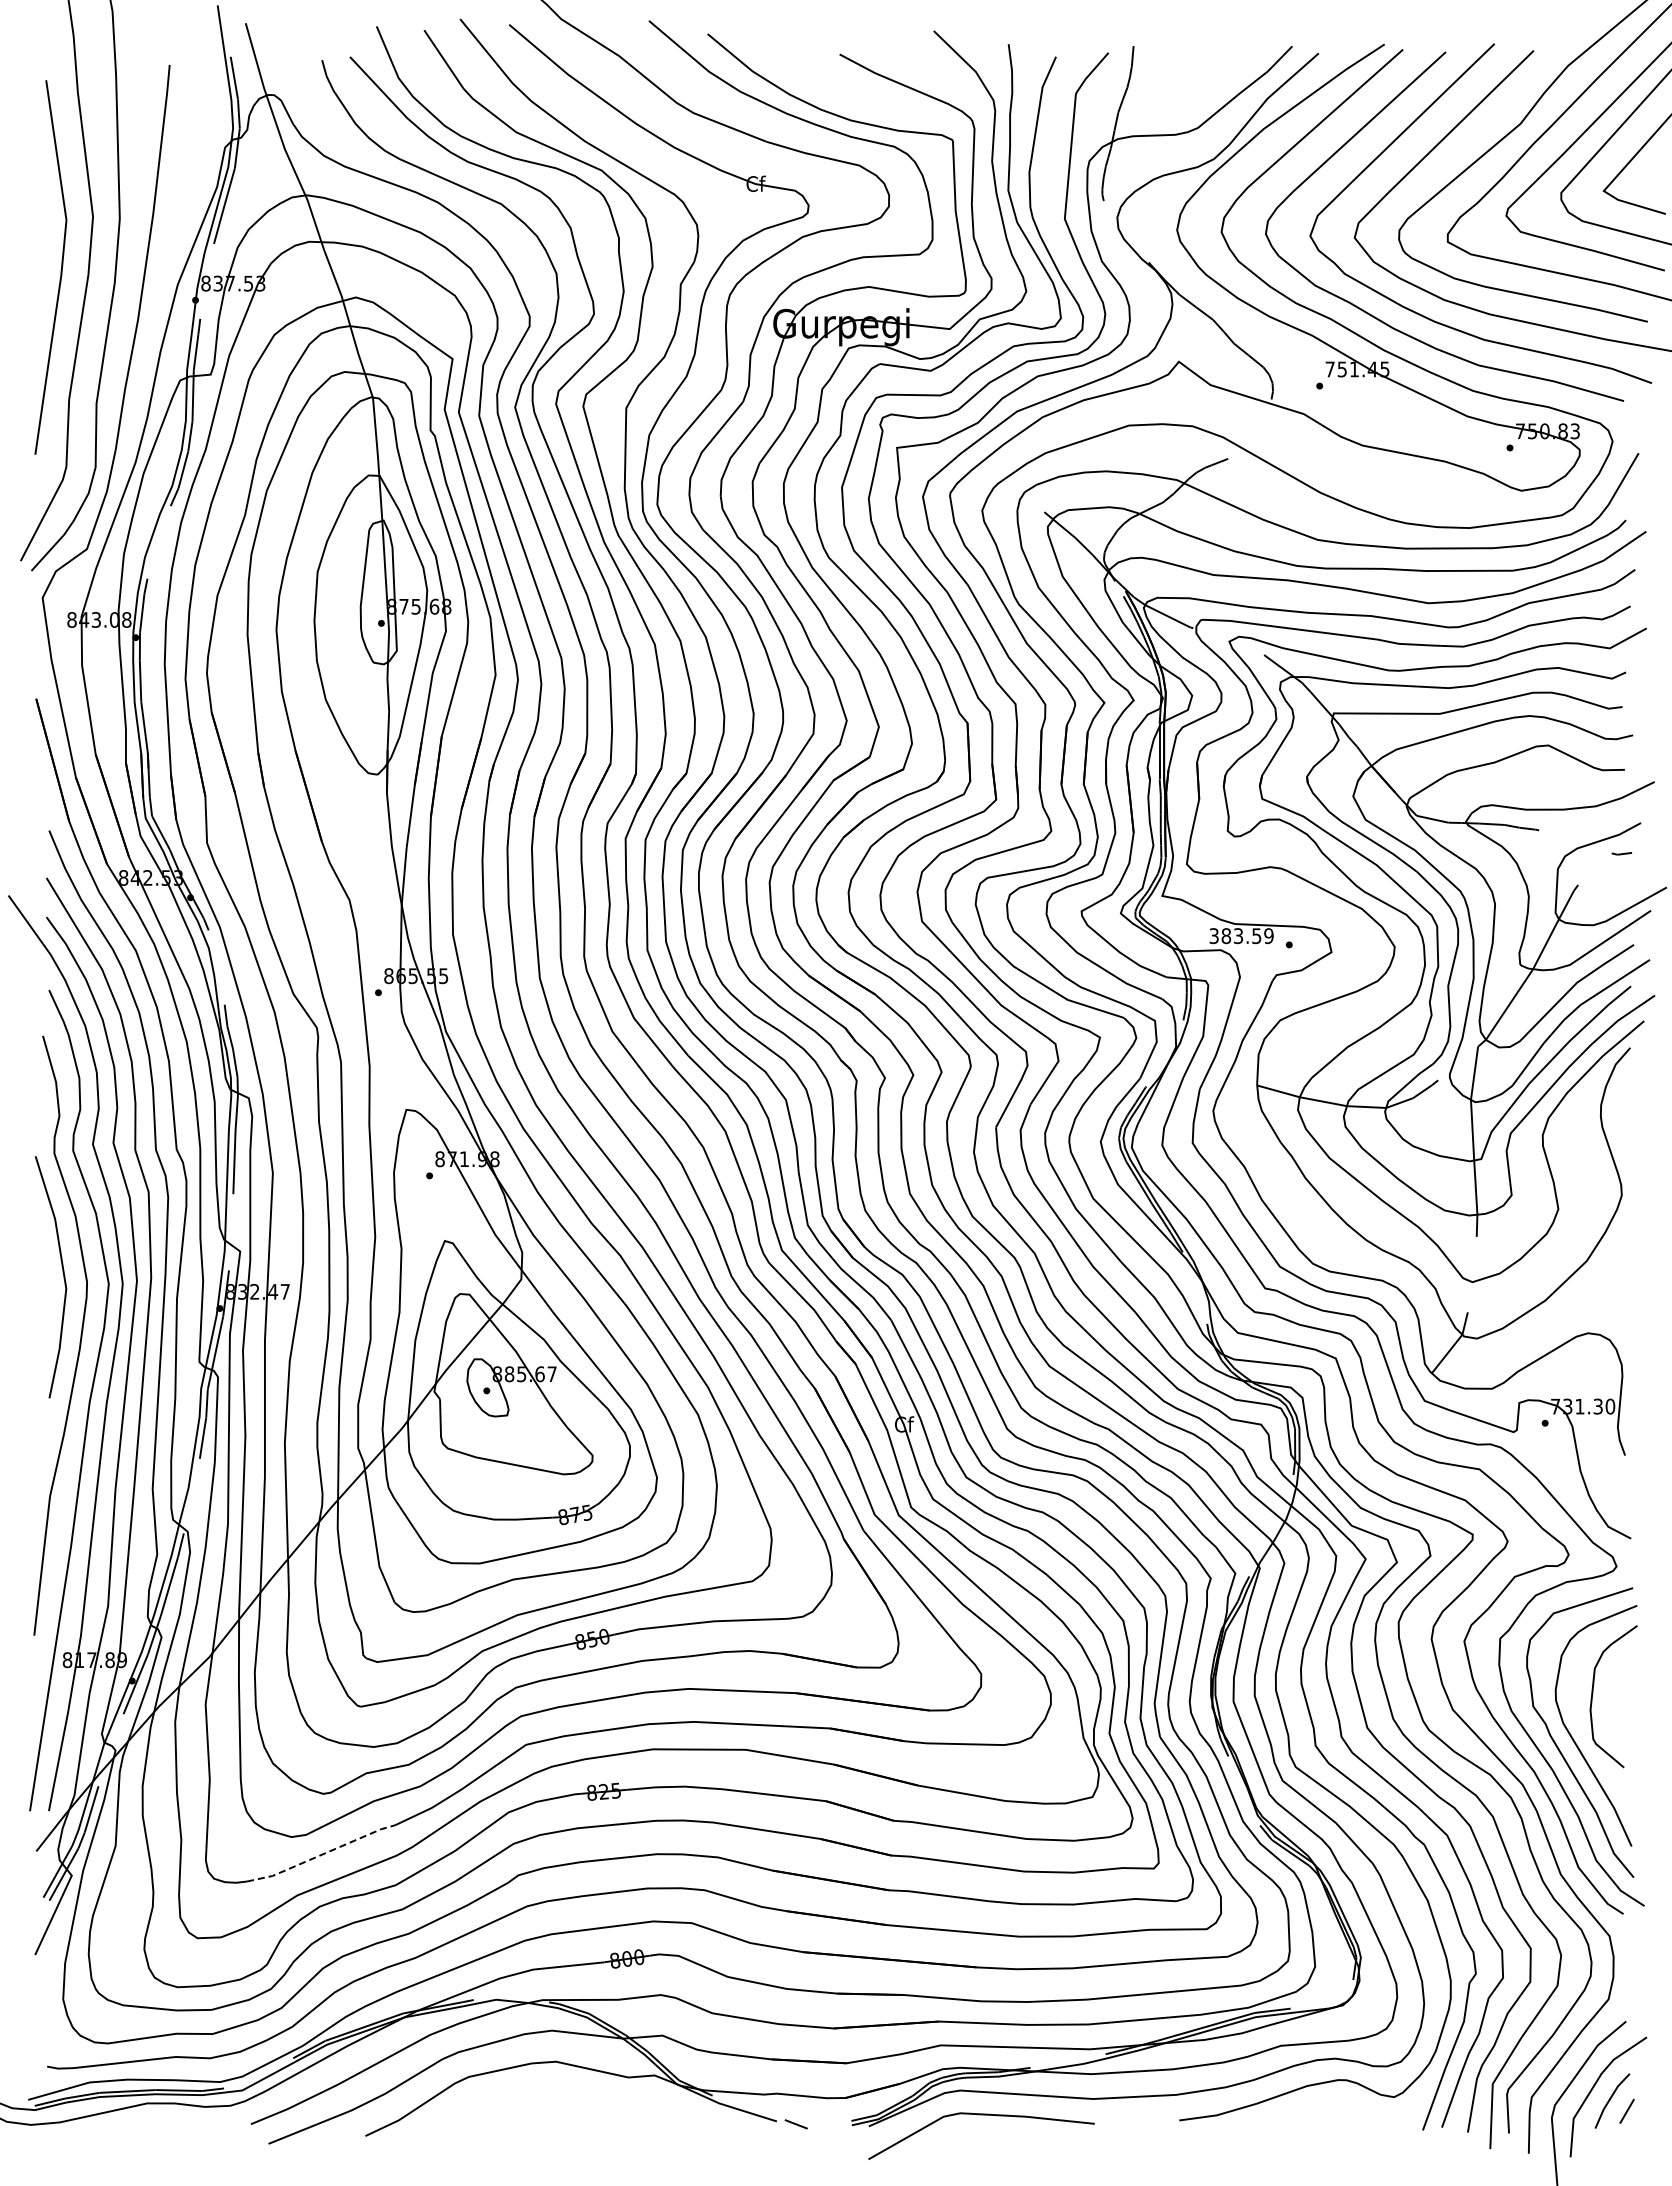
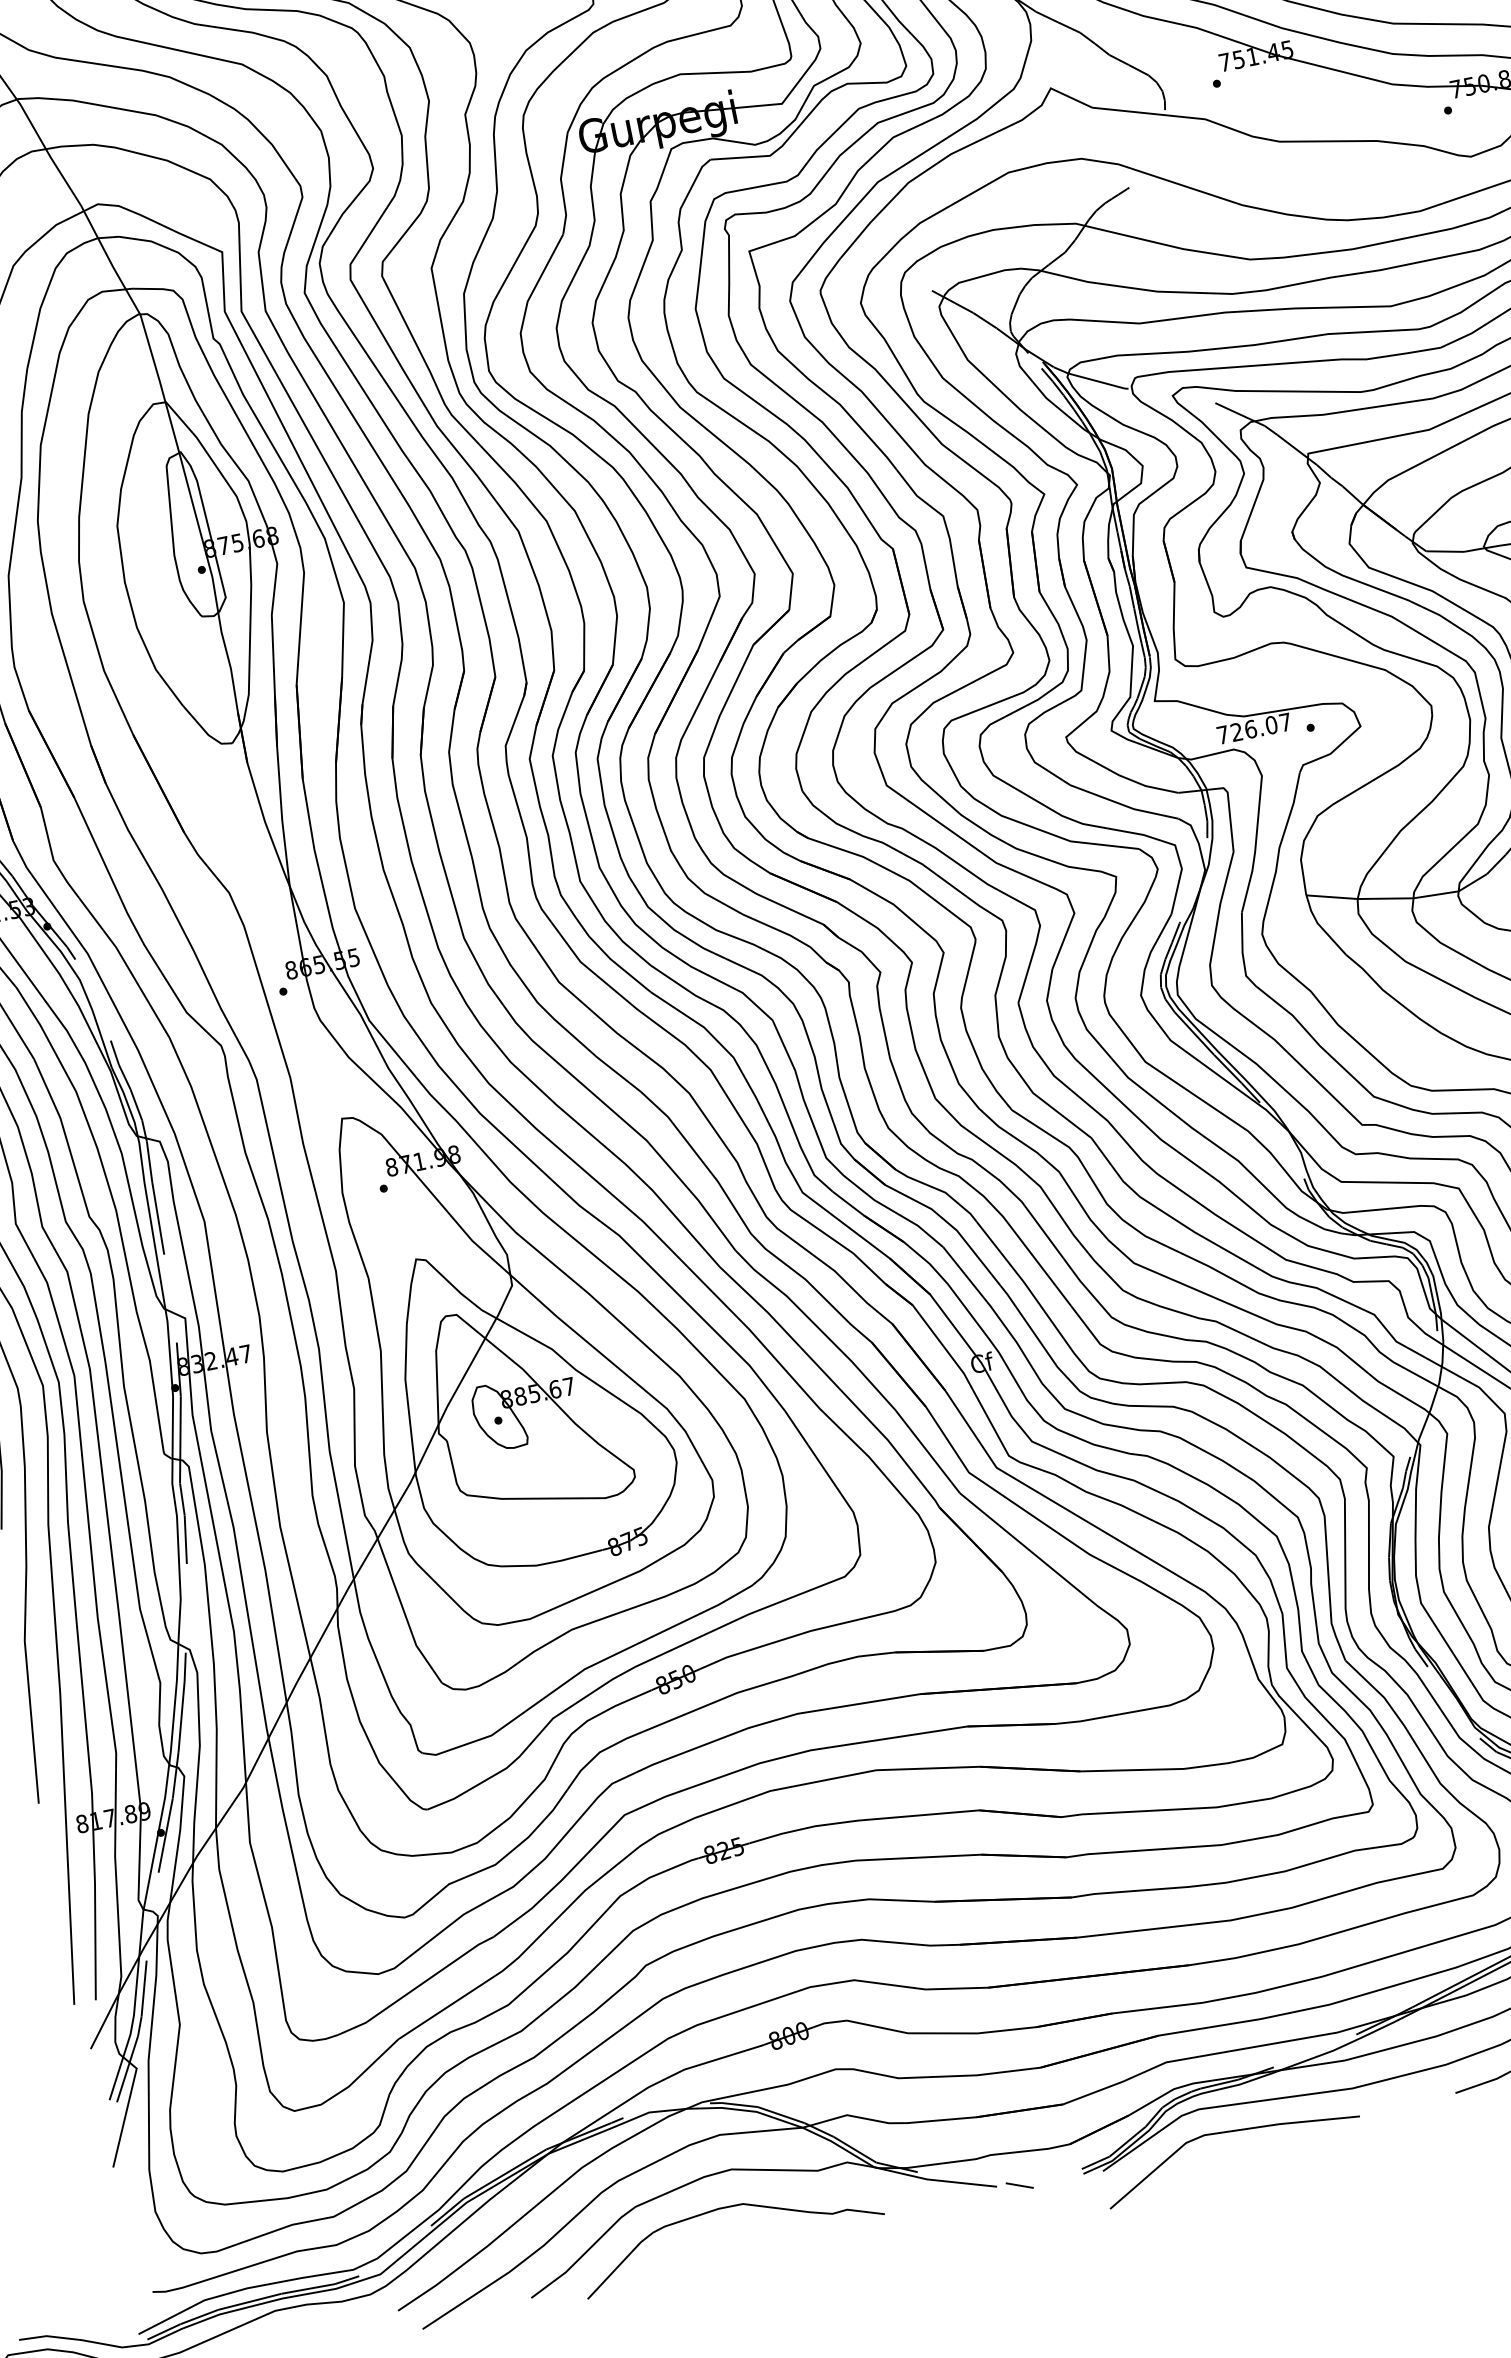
text: (1241, 936) -> (1254, 729), 383.59 -> 726.07
line: (321, 1854) -> (416, 1987), dashed -> solid
curve: (544, 2093) -> (725, 2208), added

